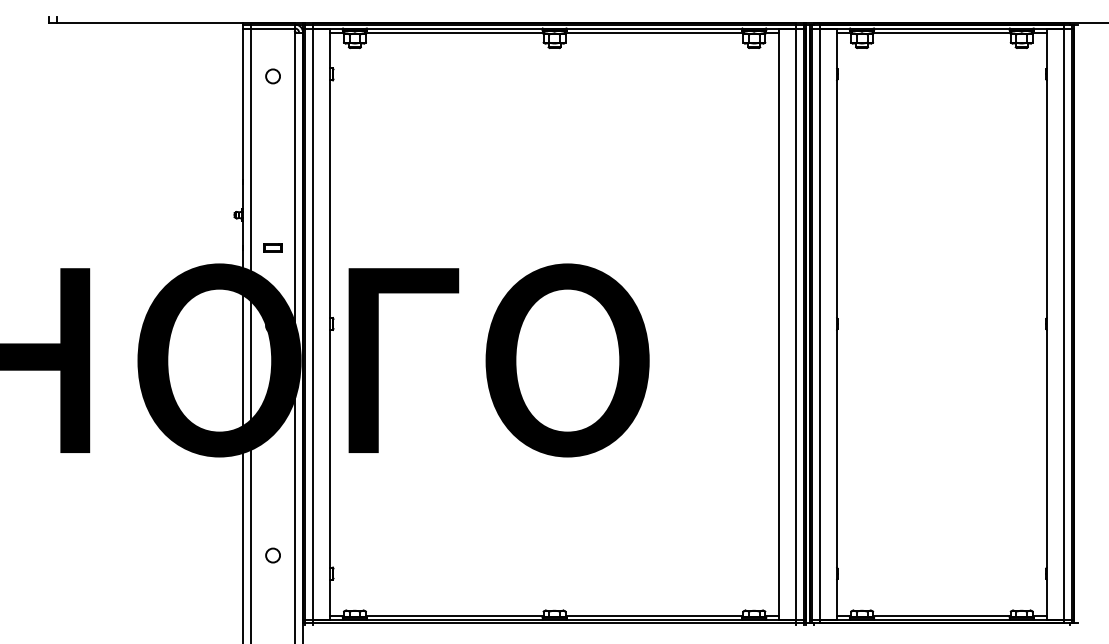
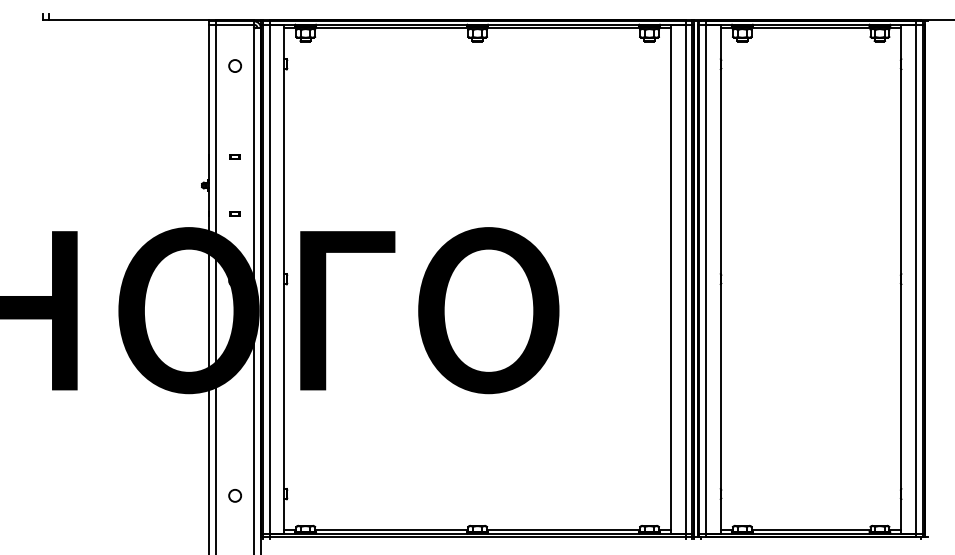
part: (273, 182) -> (235, 157), added
part: (273, 248) -> (235, 214), size x0.62
circle: (272, 555) -> (234, 495), moved

